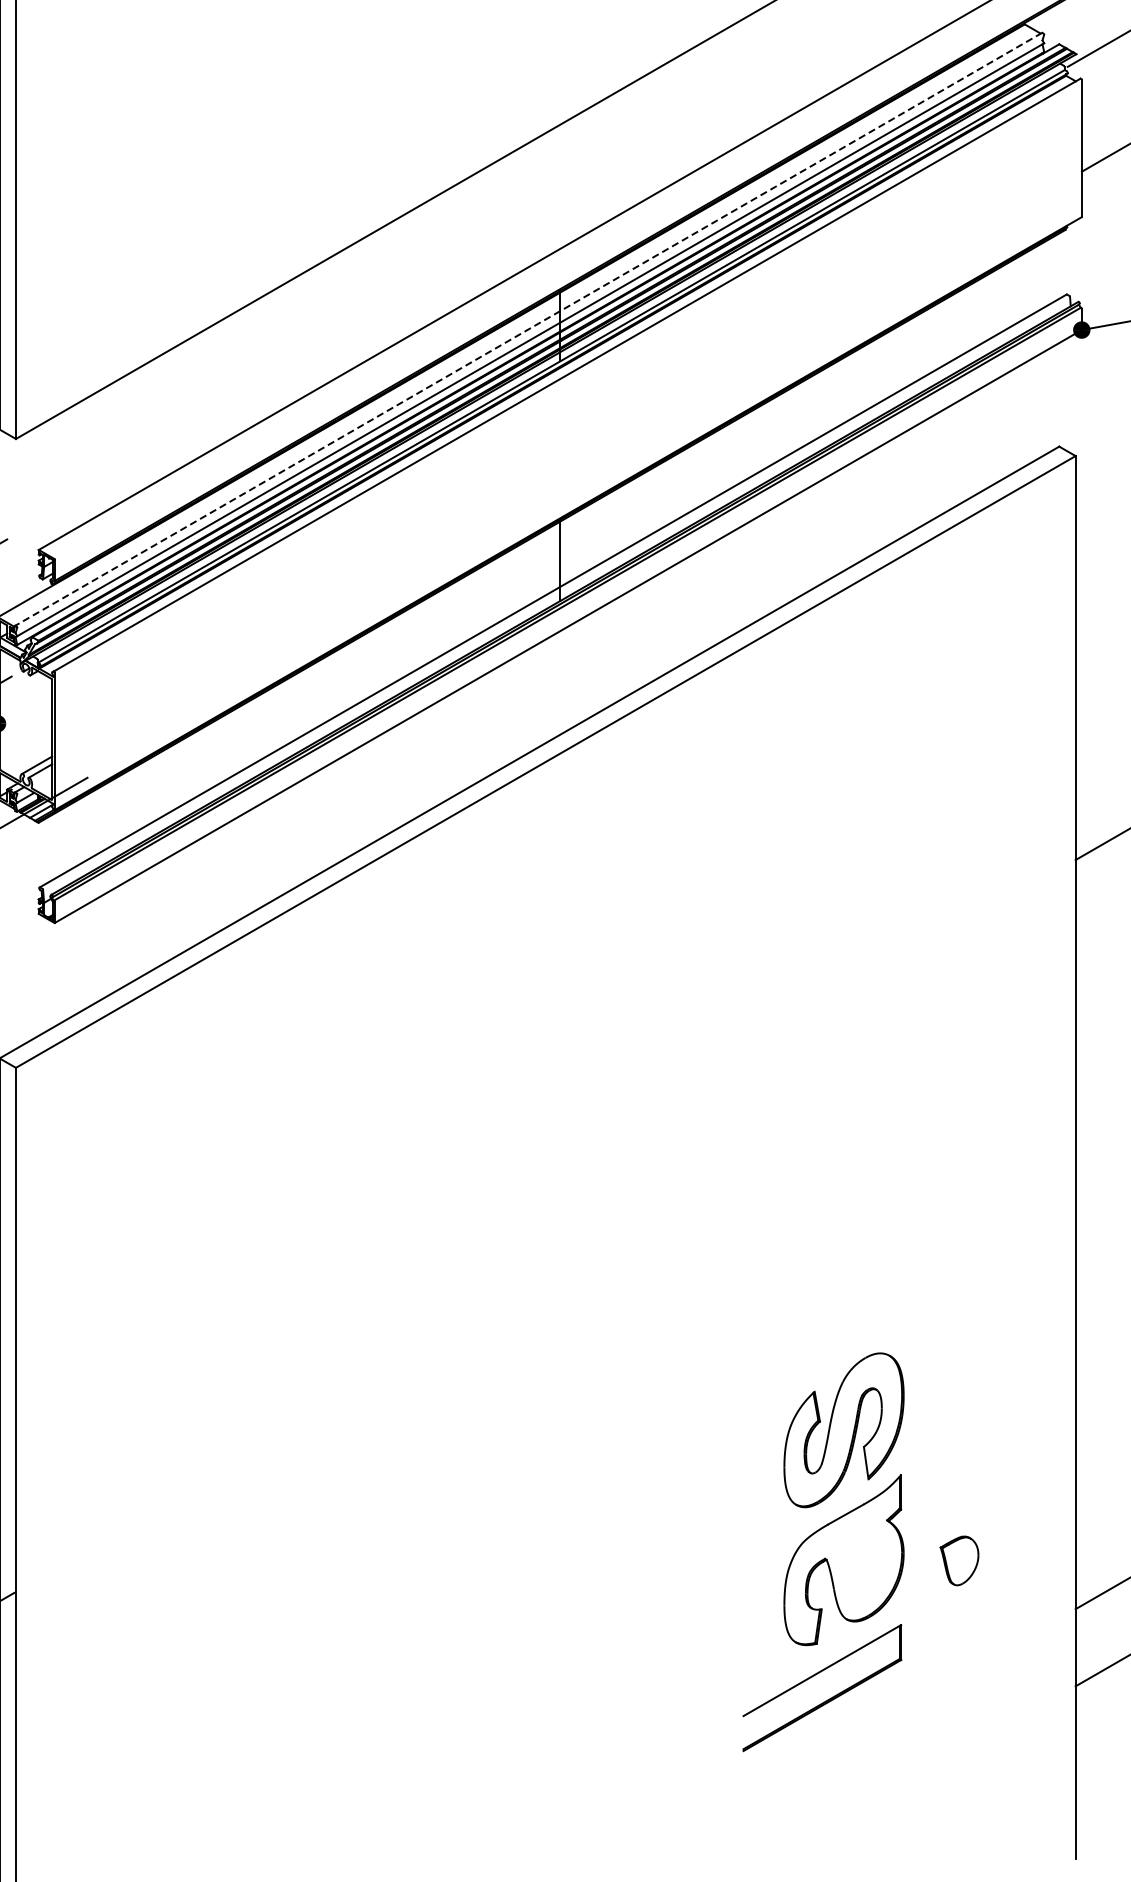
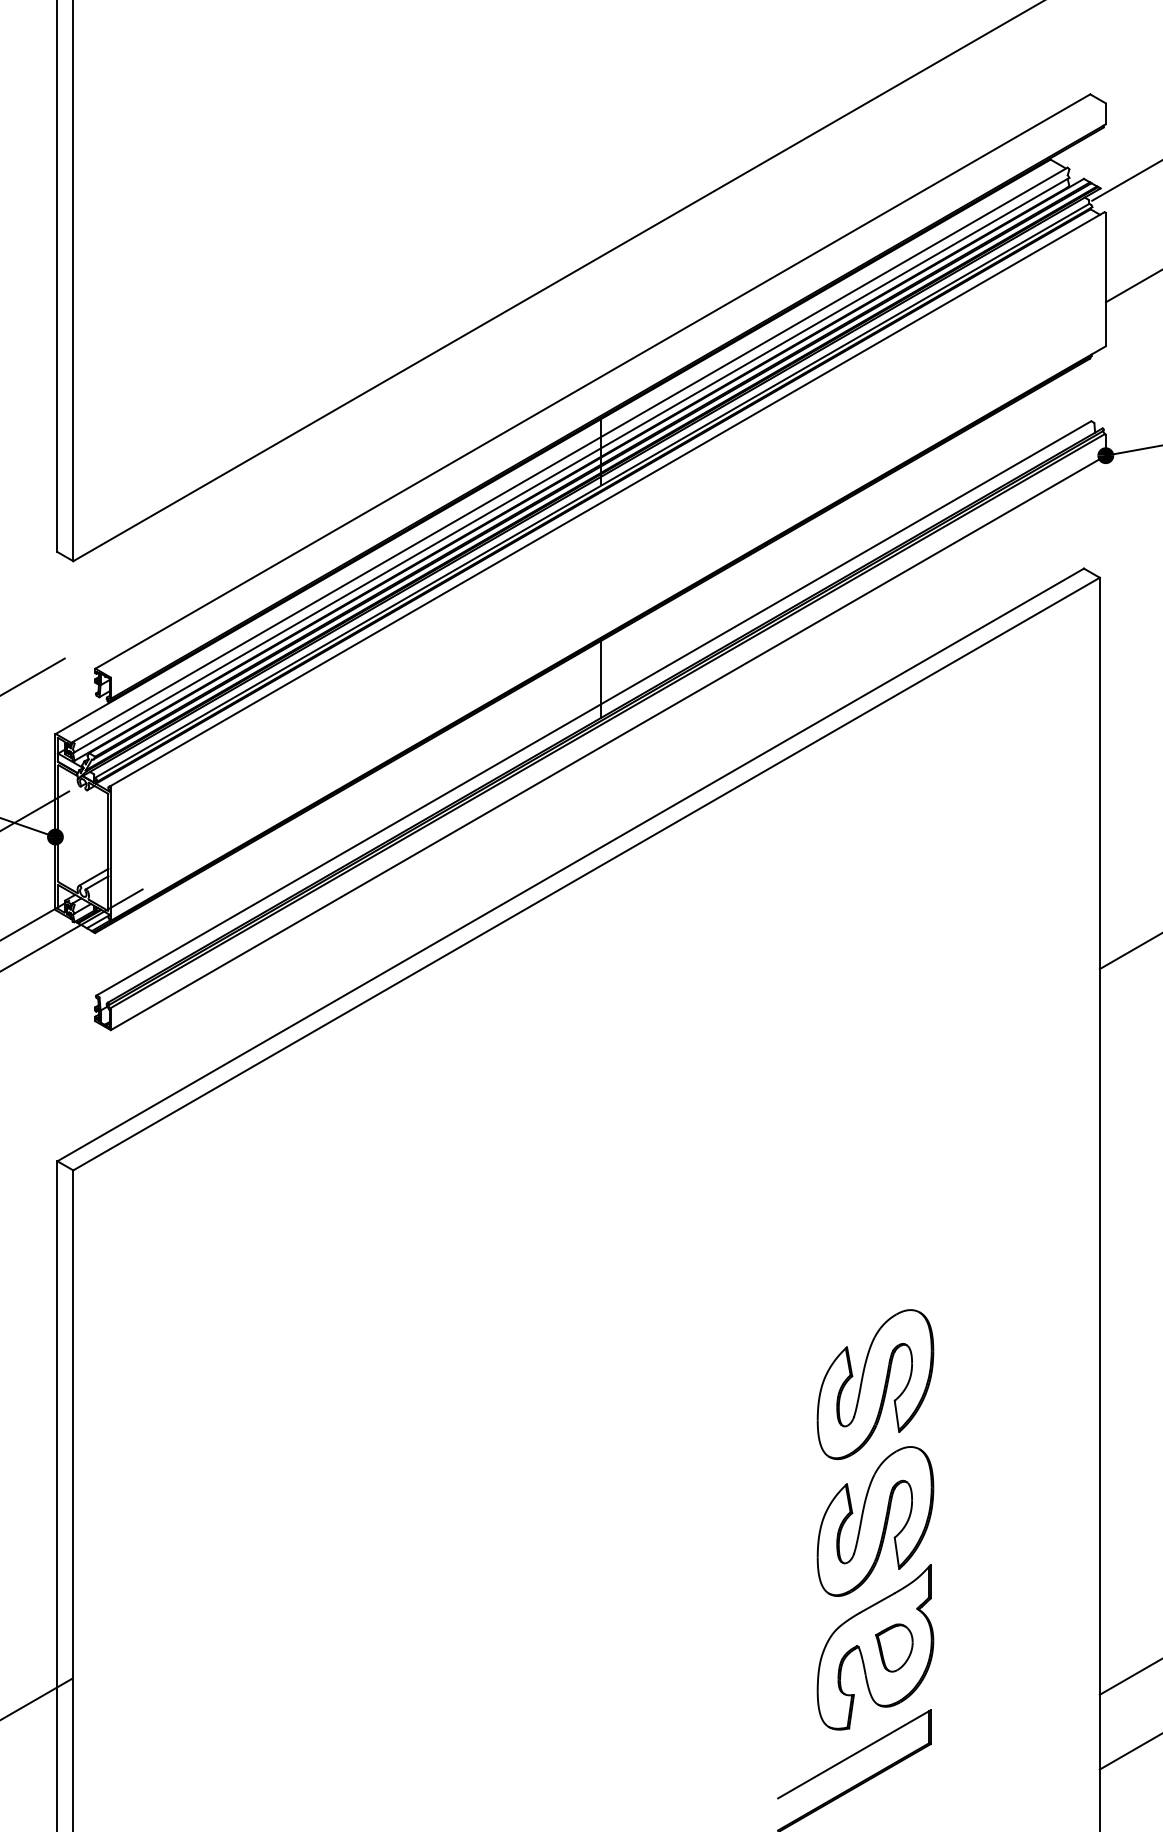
line: (528, 329) -> (569, 455), dashed -> solid
part: (844, 1288) -> (875, 1384), added
part: (959, 1560) -> (894, 1647), moved

